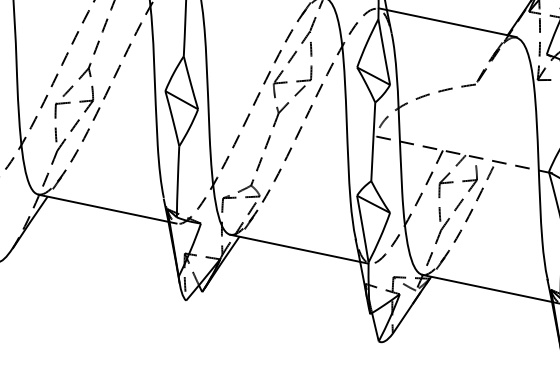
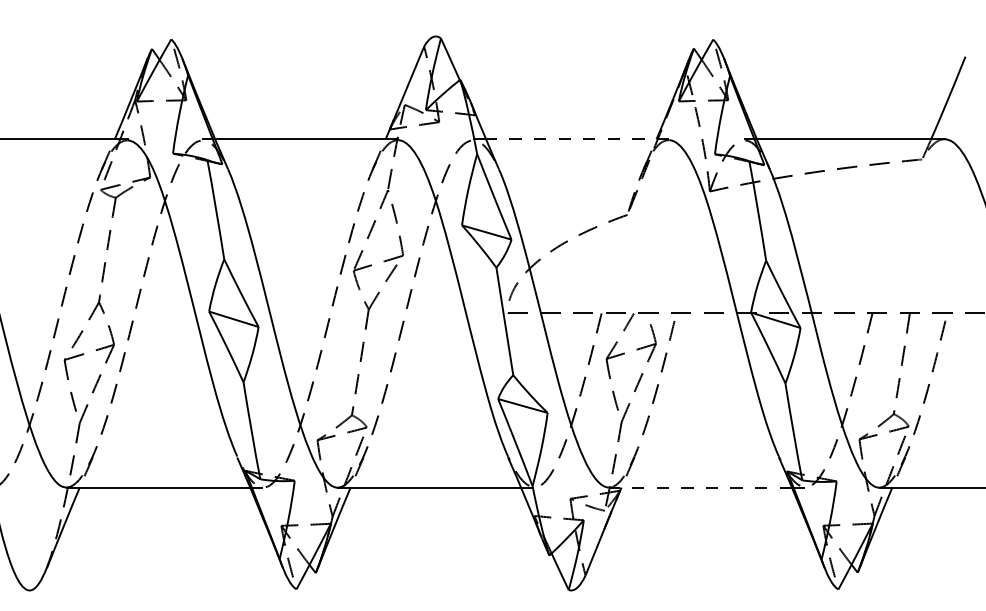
line: (451, 23) -> (577, 139), solid -> dashed
line: (487, 288) -> (700, 487), solid -> dashed

